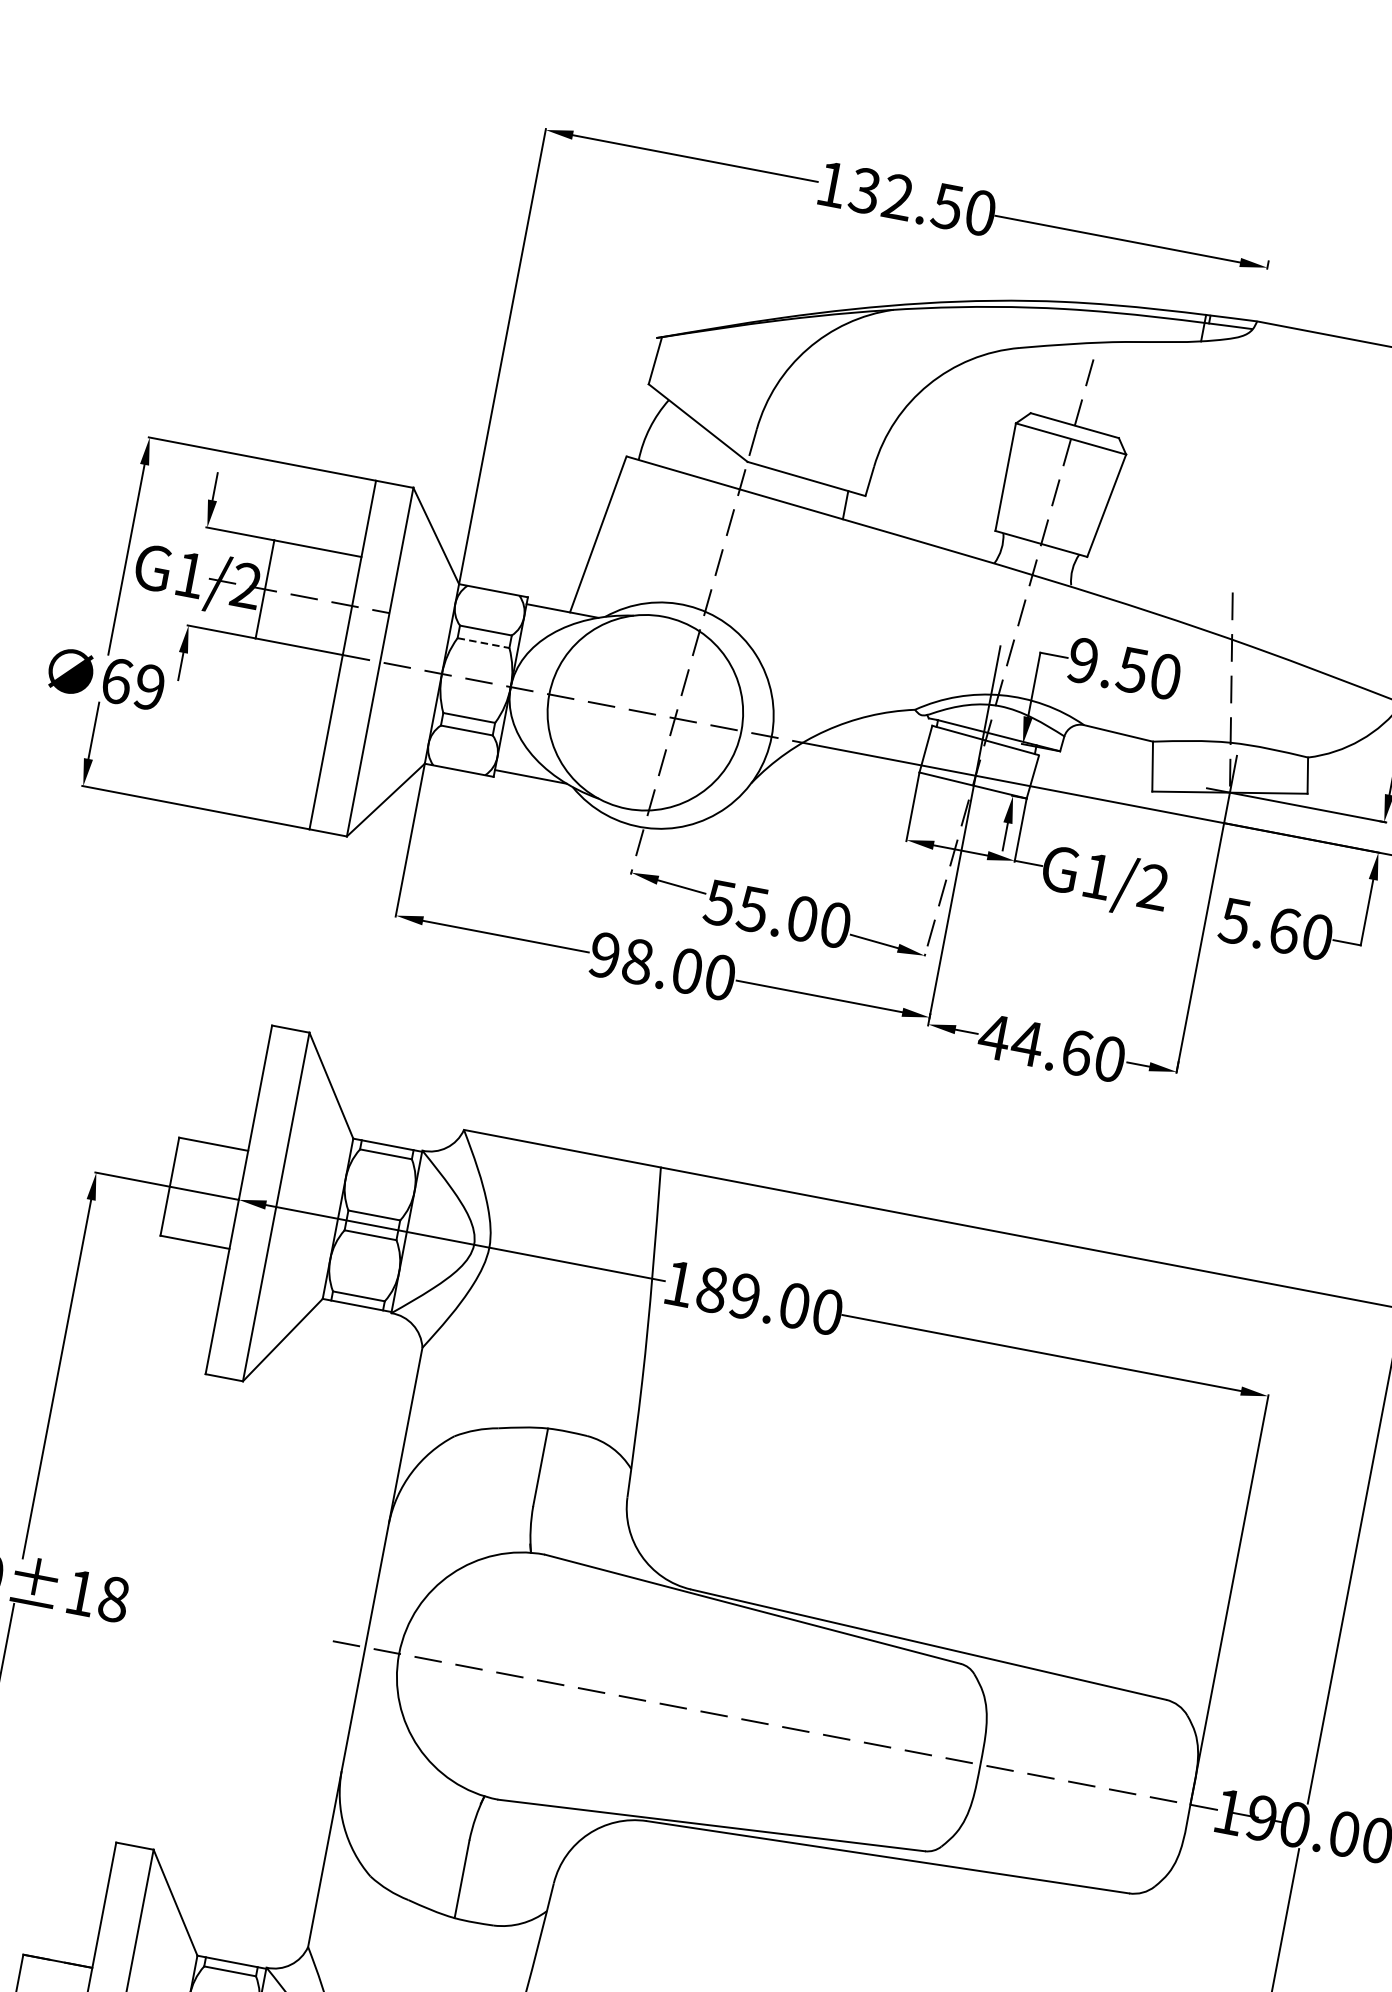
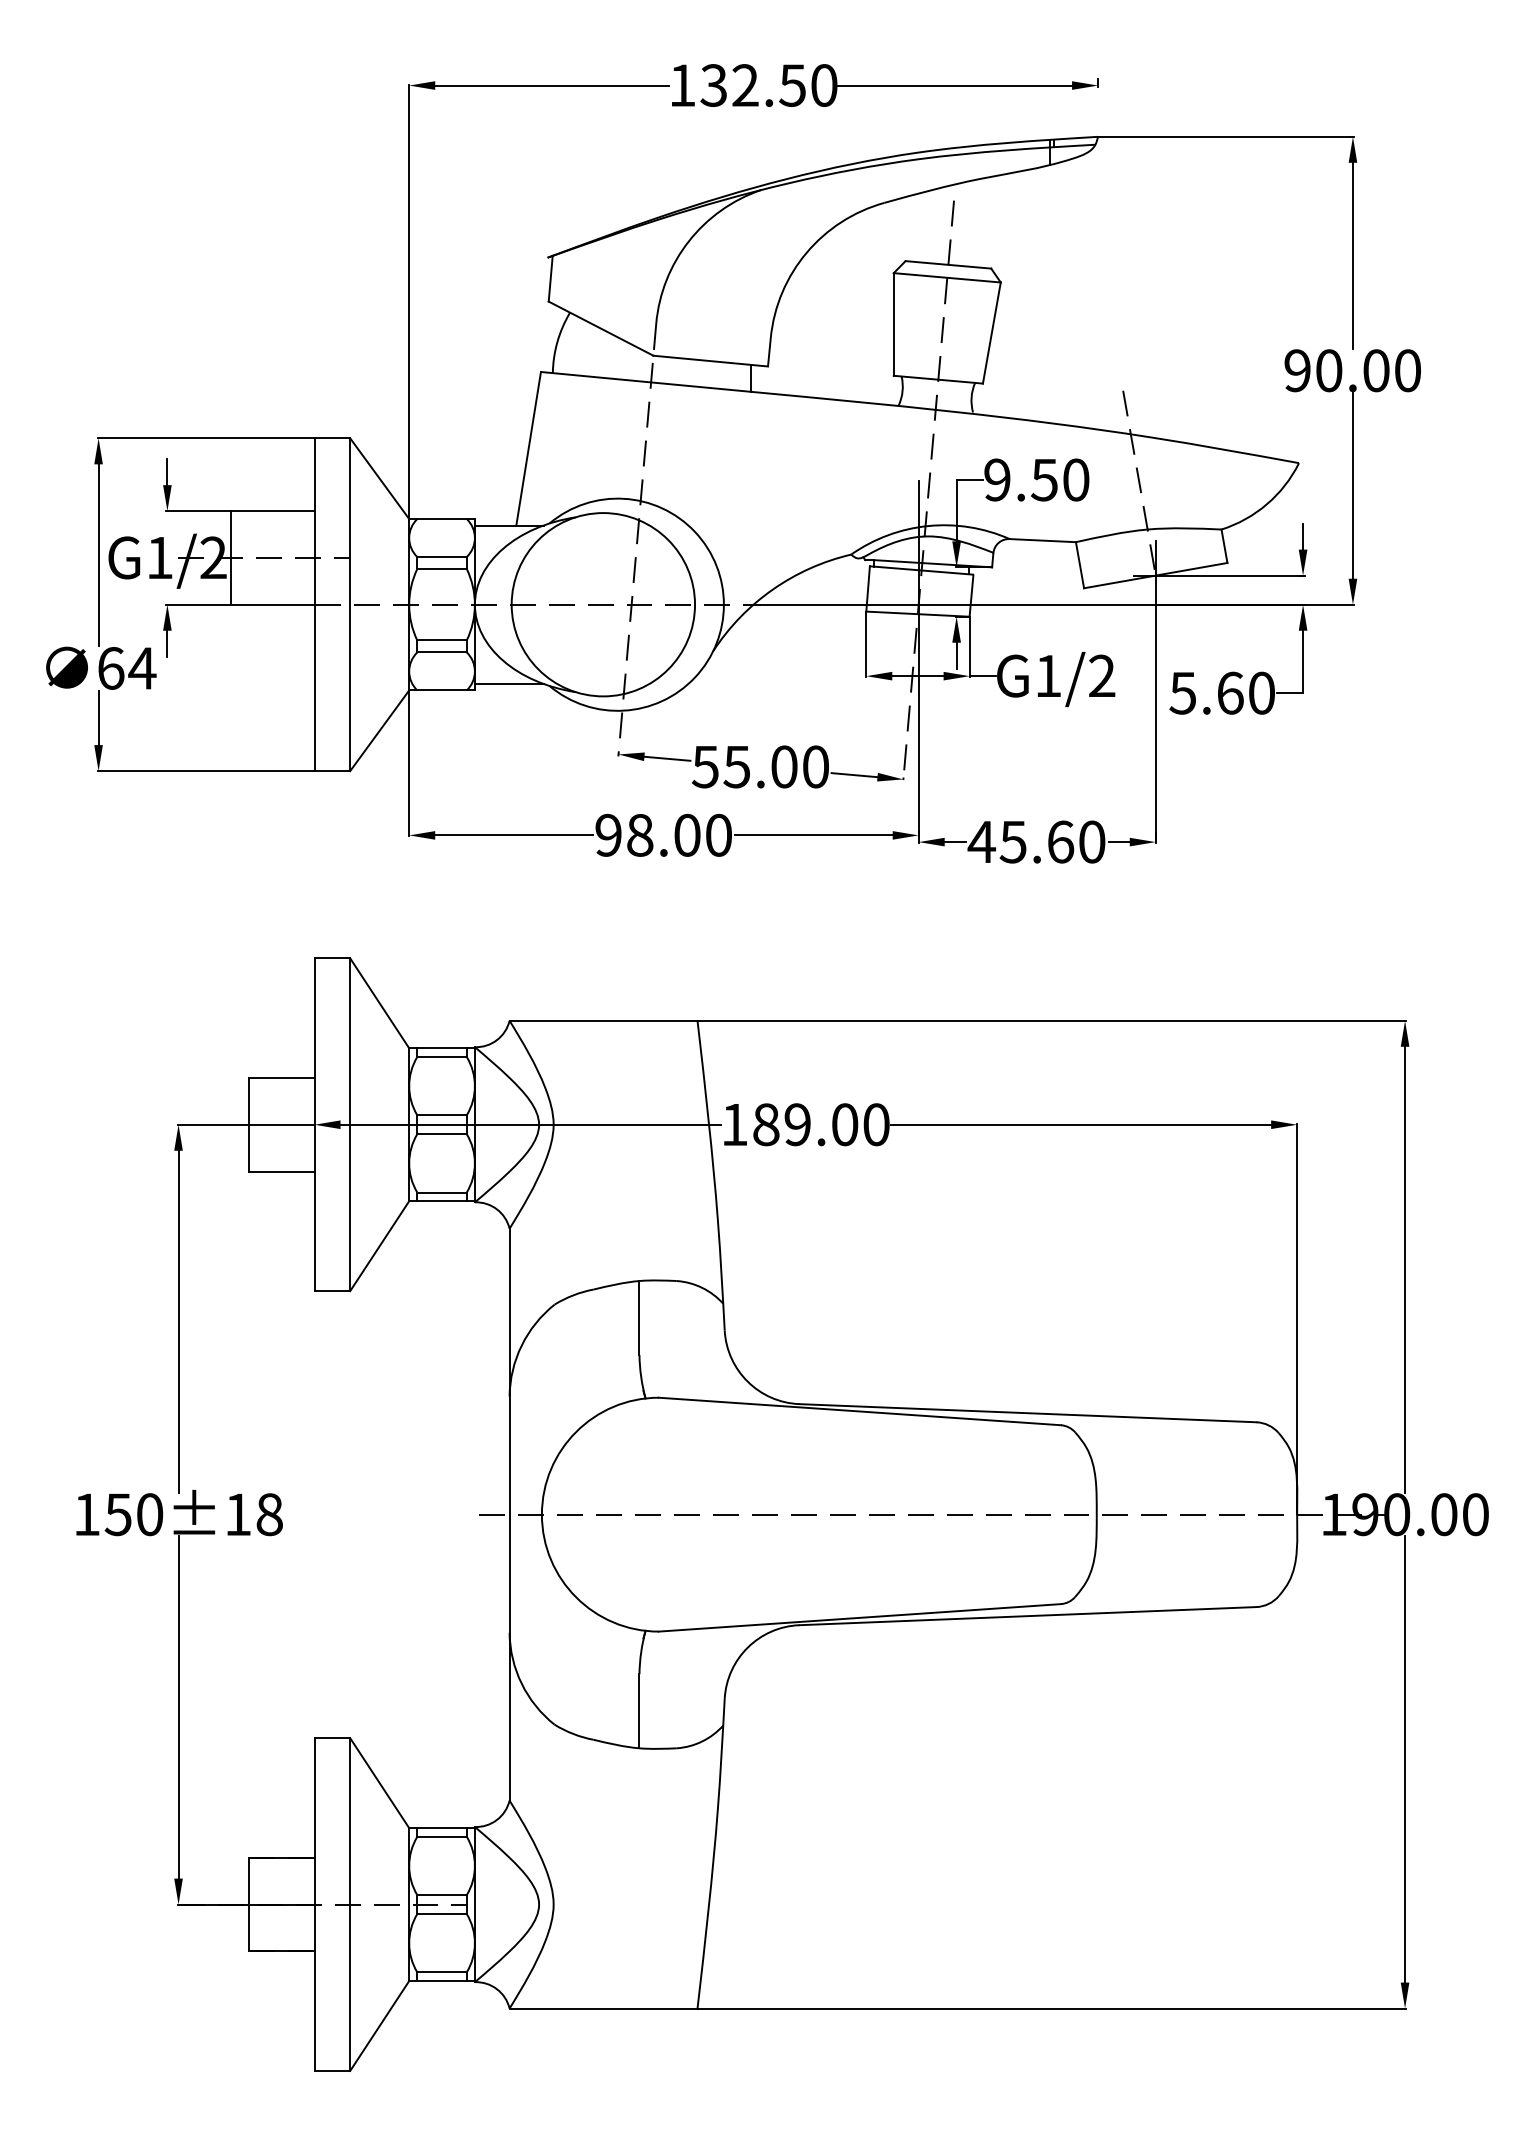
line: (483, 643) -> (442, 569), dashed -> solid
text: (149, 687) -> (142, 668), 69 -> 64
text: (1027, 1043) -> (1013, 842), 44.60 -> 45.60

